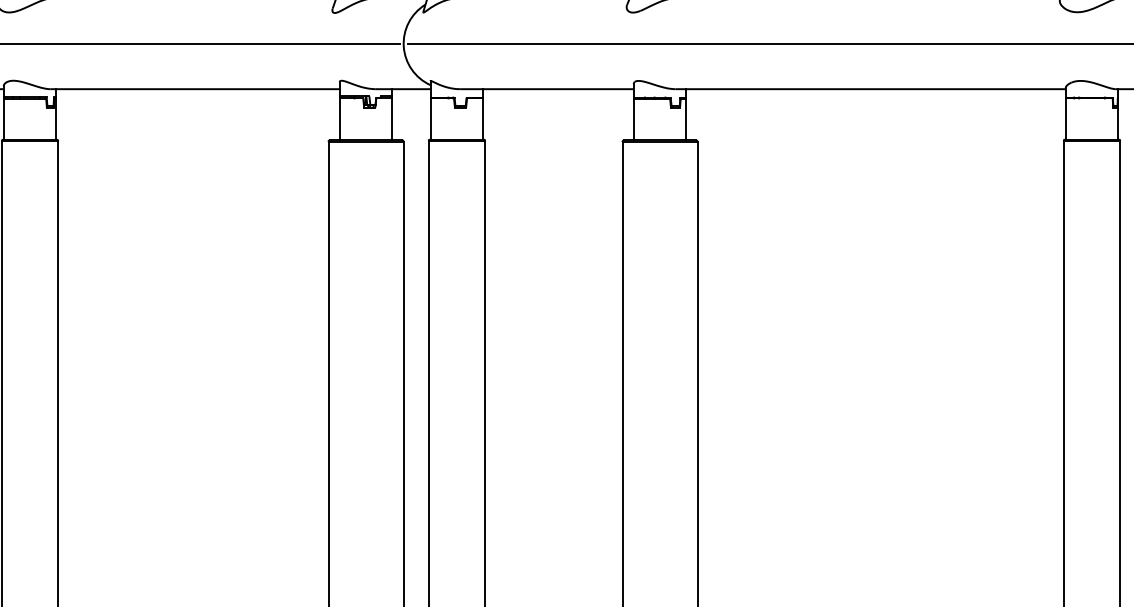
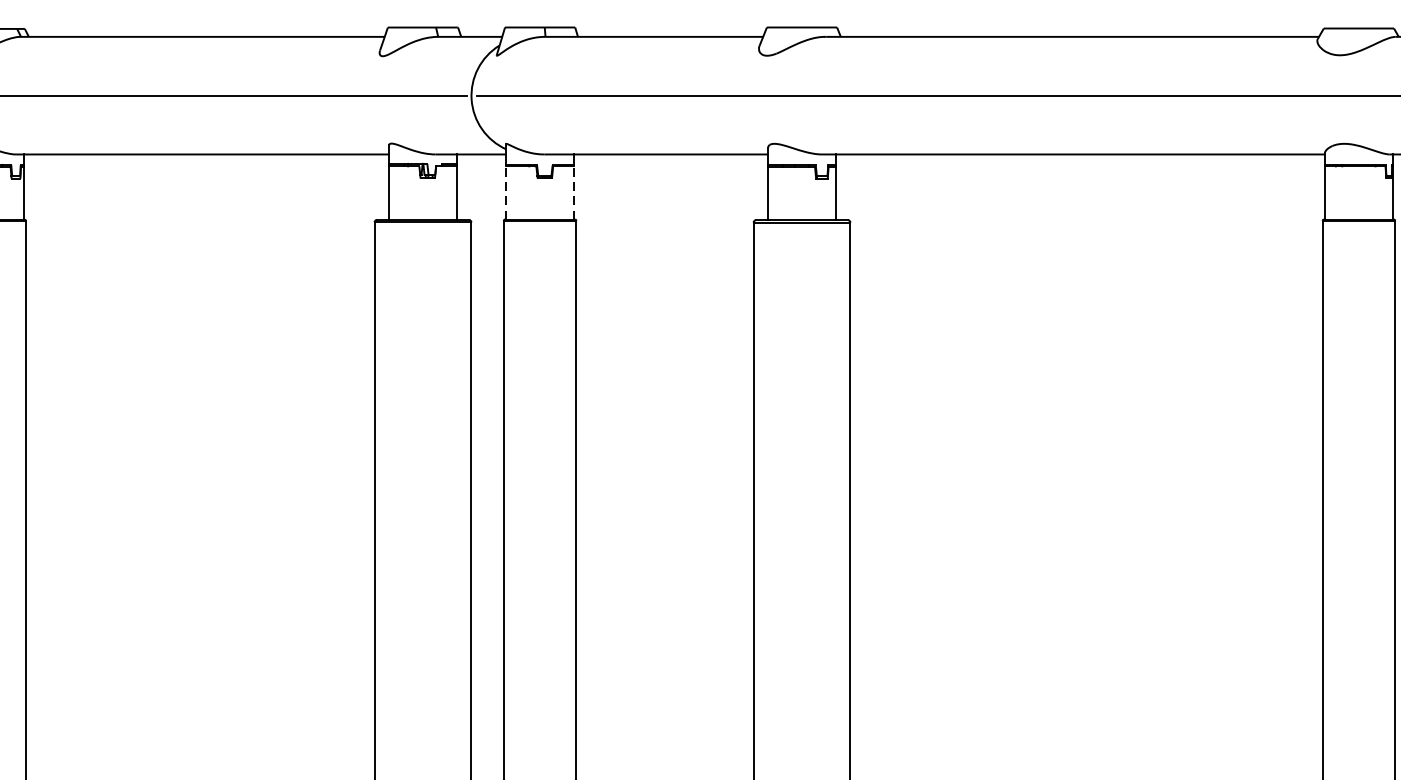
line: (430, 119) -> (506, 193), solid -> dashed
line: (483, 119) -> (574, 193), solid -> dashed

